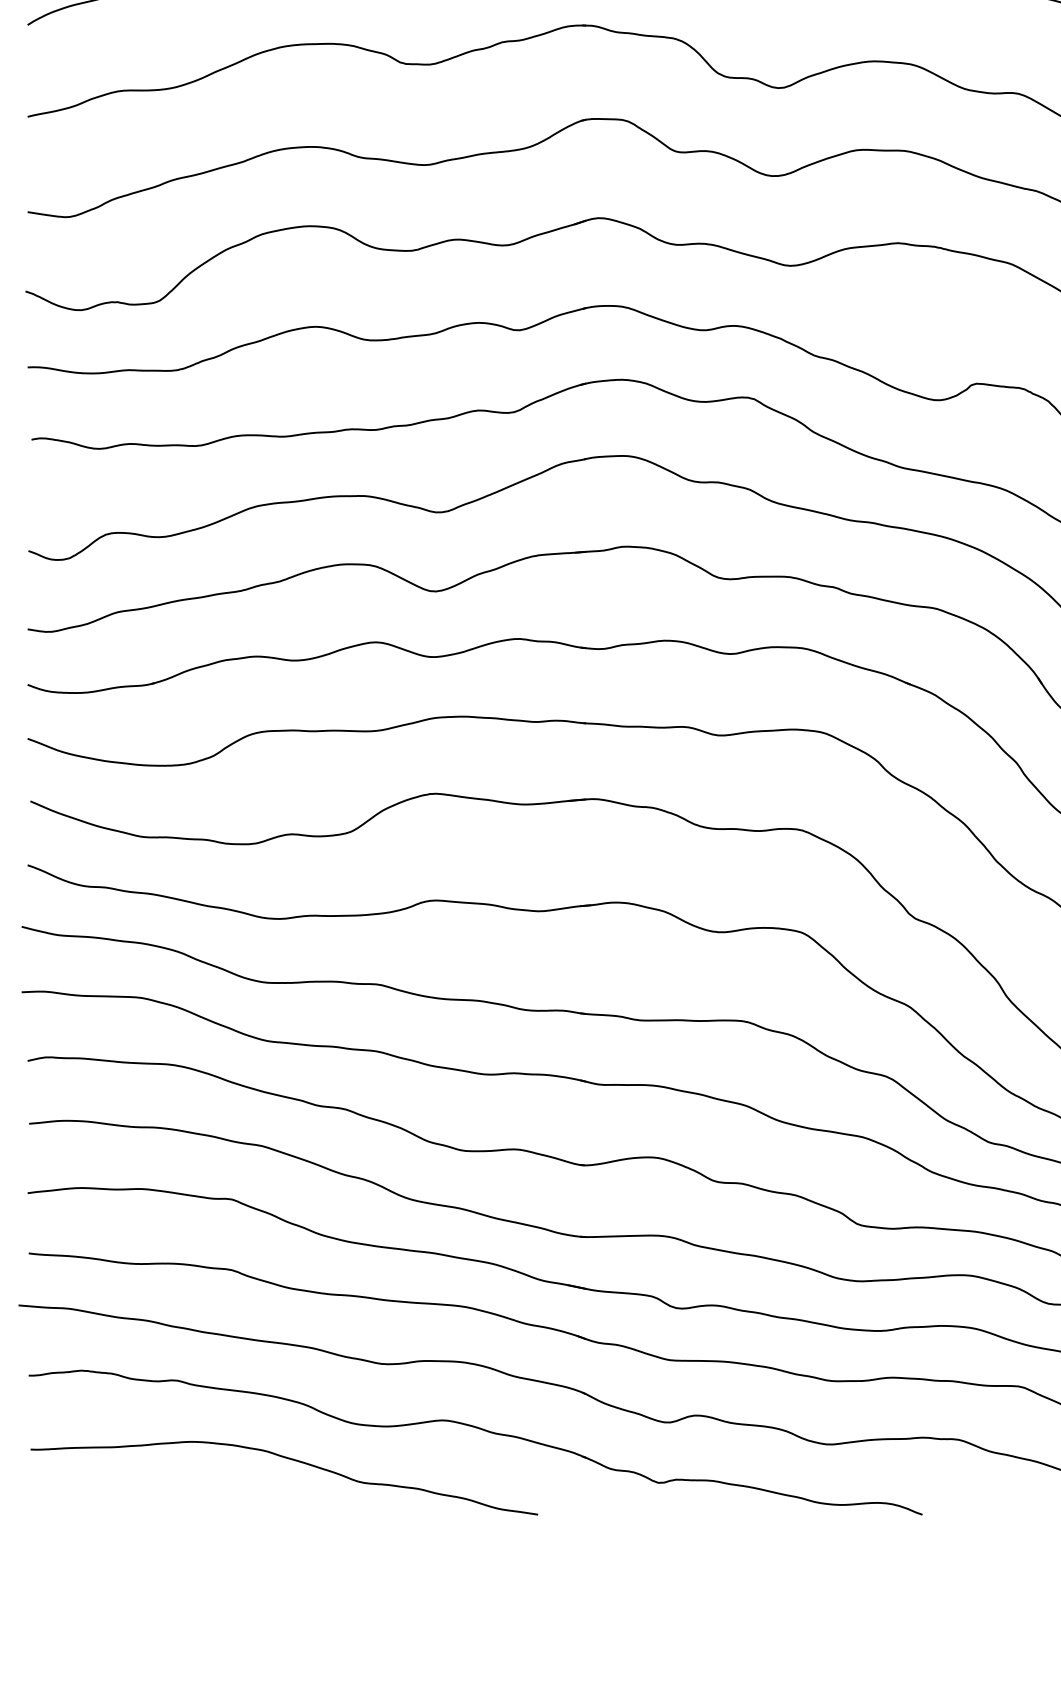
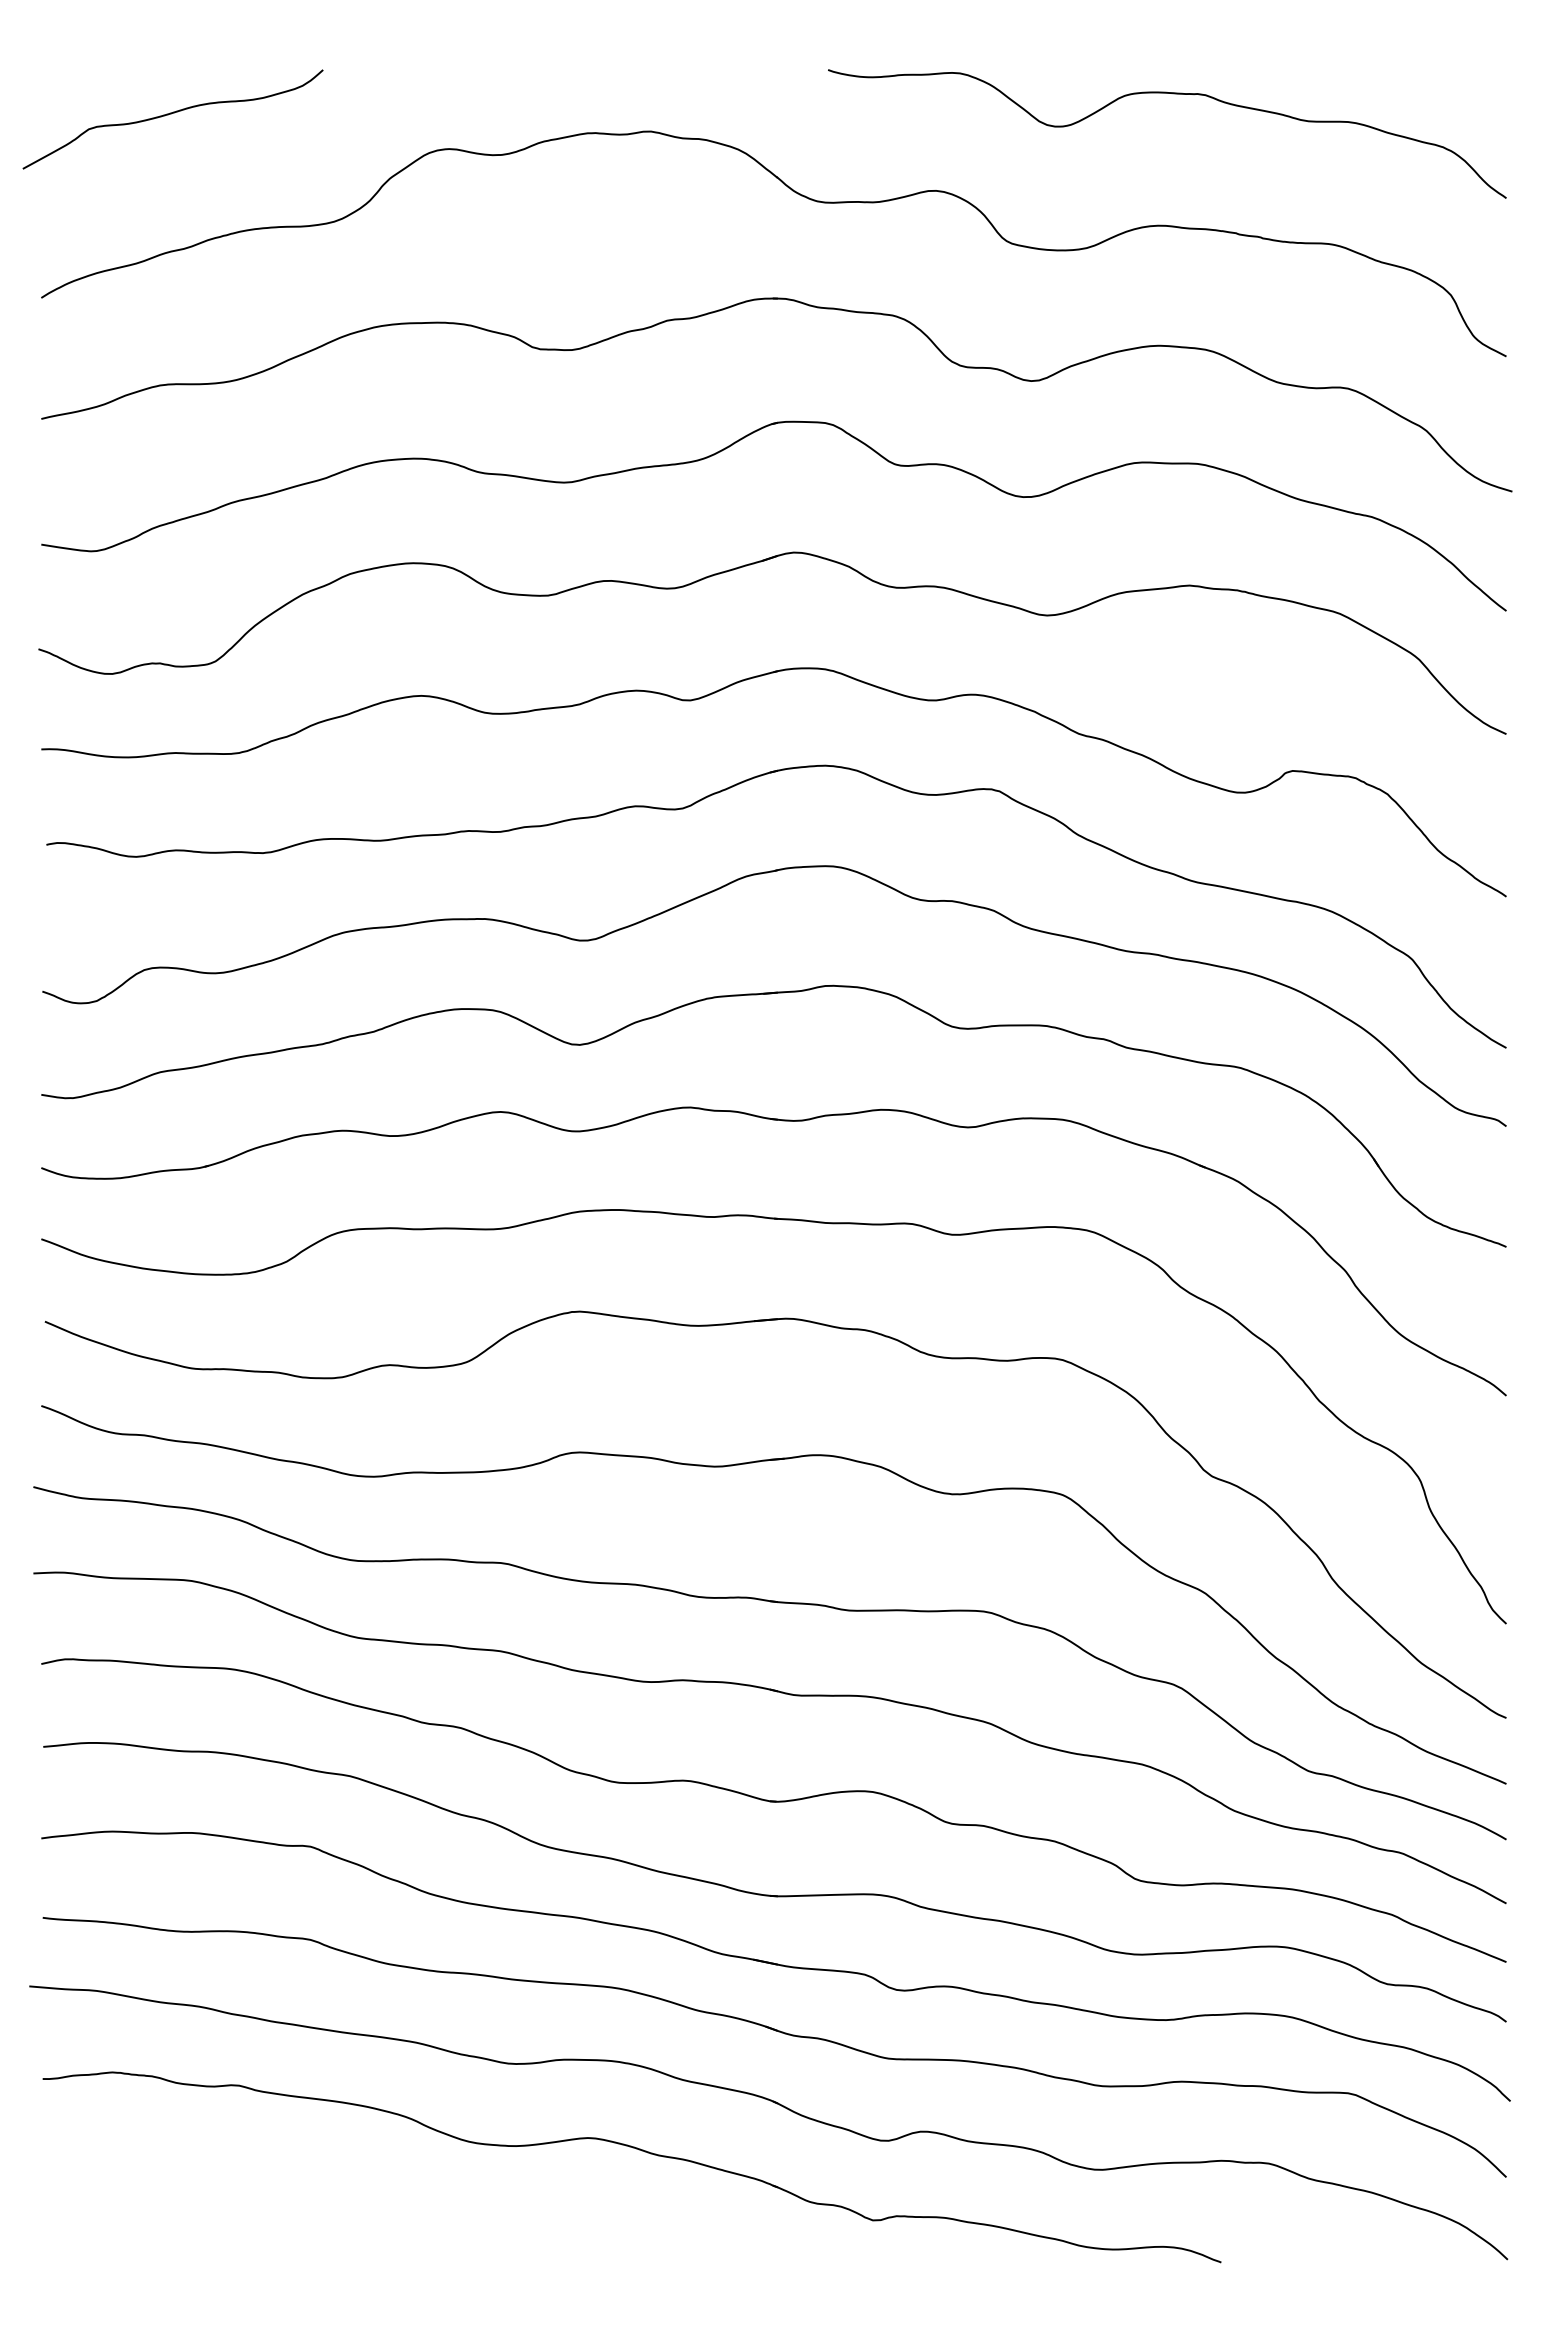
curve: (289, 1459) -> (386, 2189), removed

